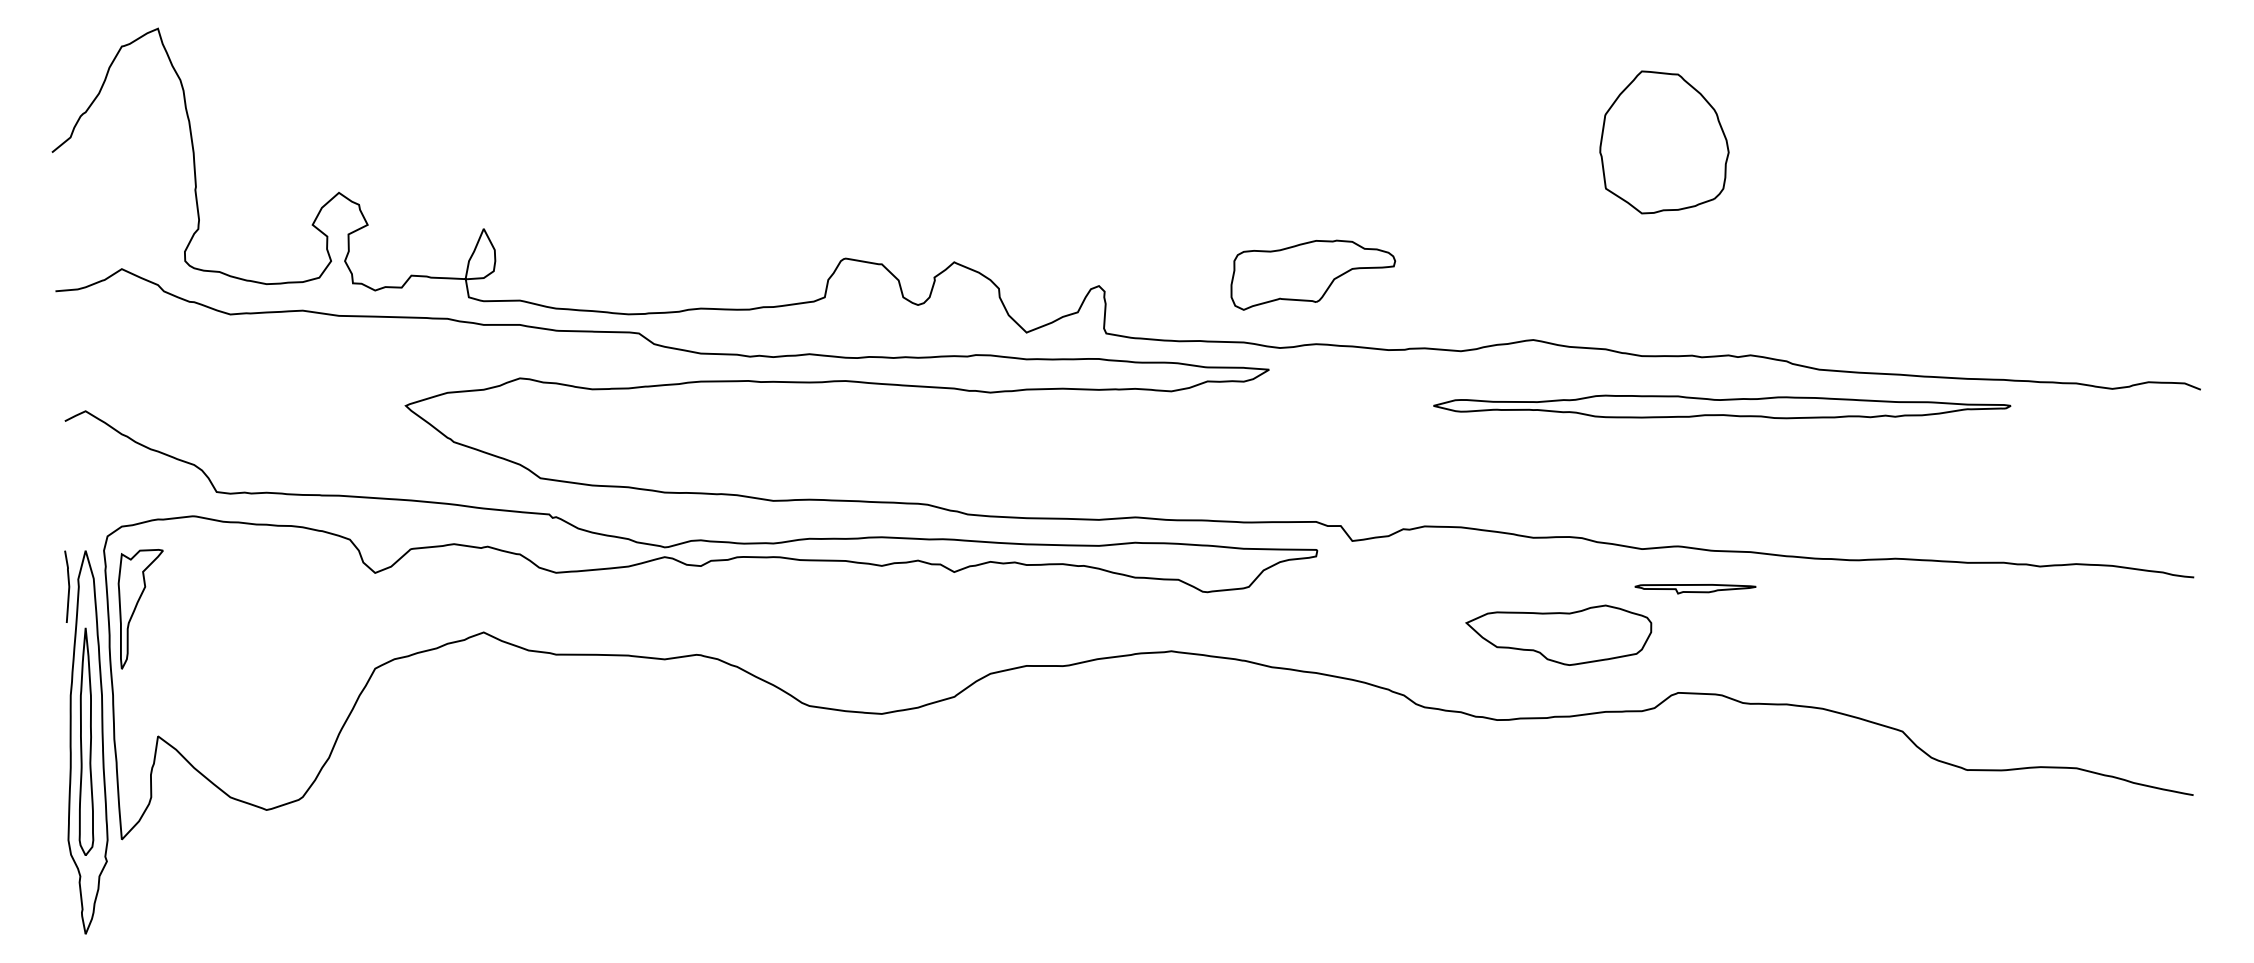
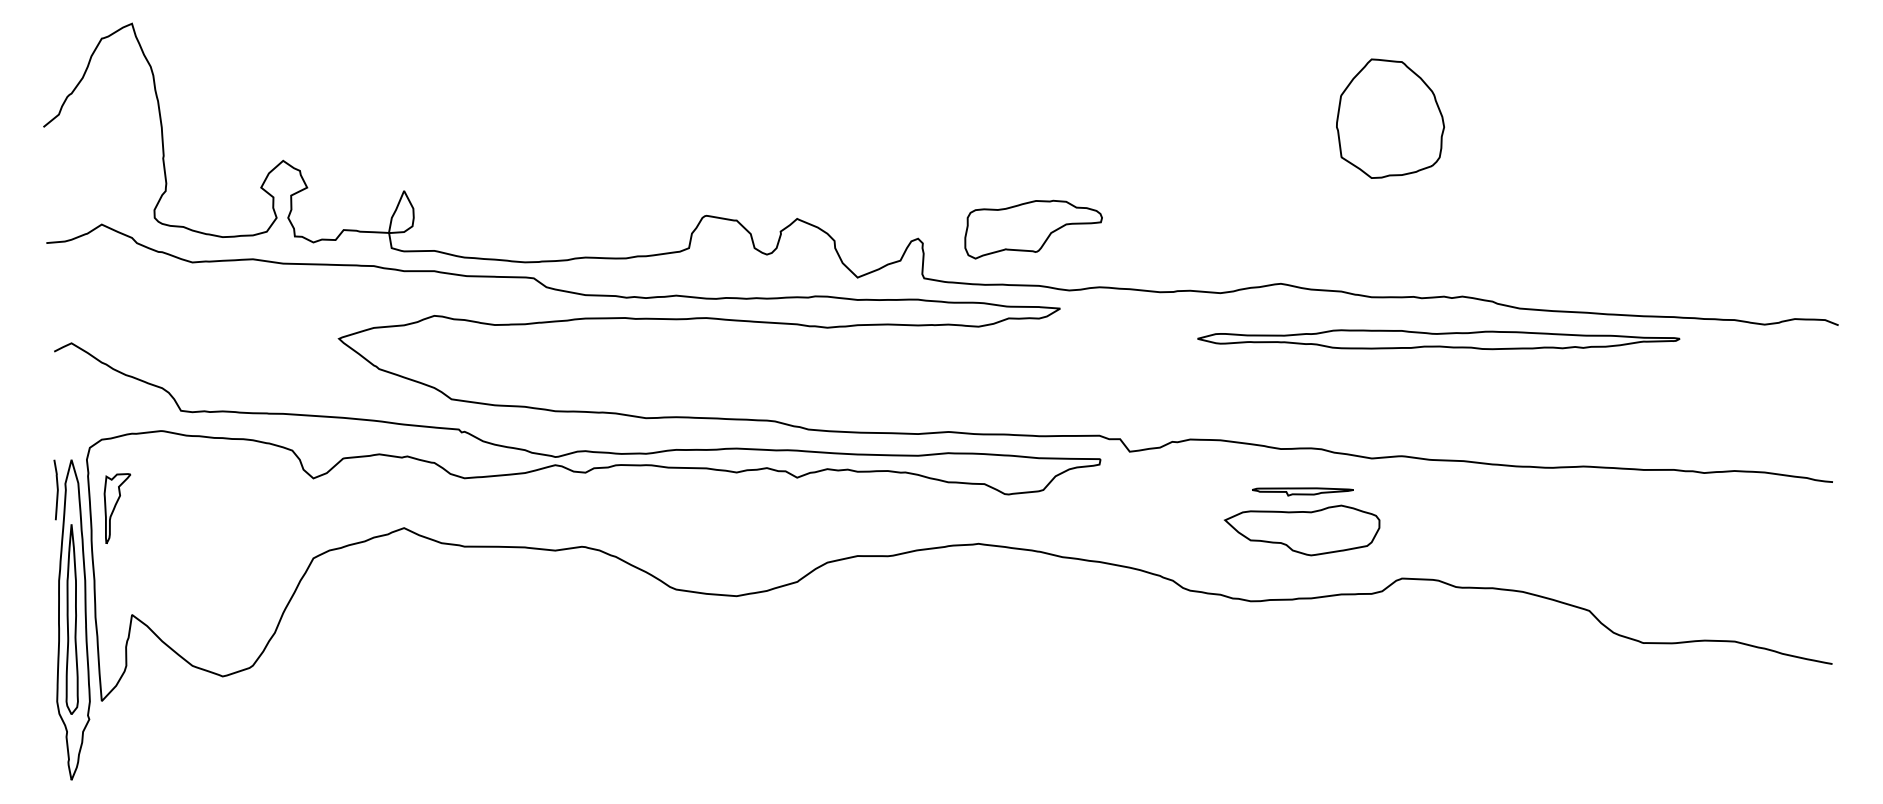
part: (1313, 274) -> (1033, 229), moved
part: (1695, 589) -> (1302, 492), moved
part: (140, 609) -> (117, 508), size x0.7

